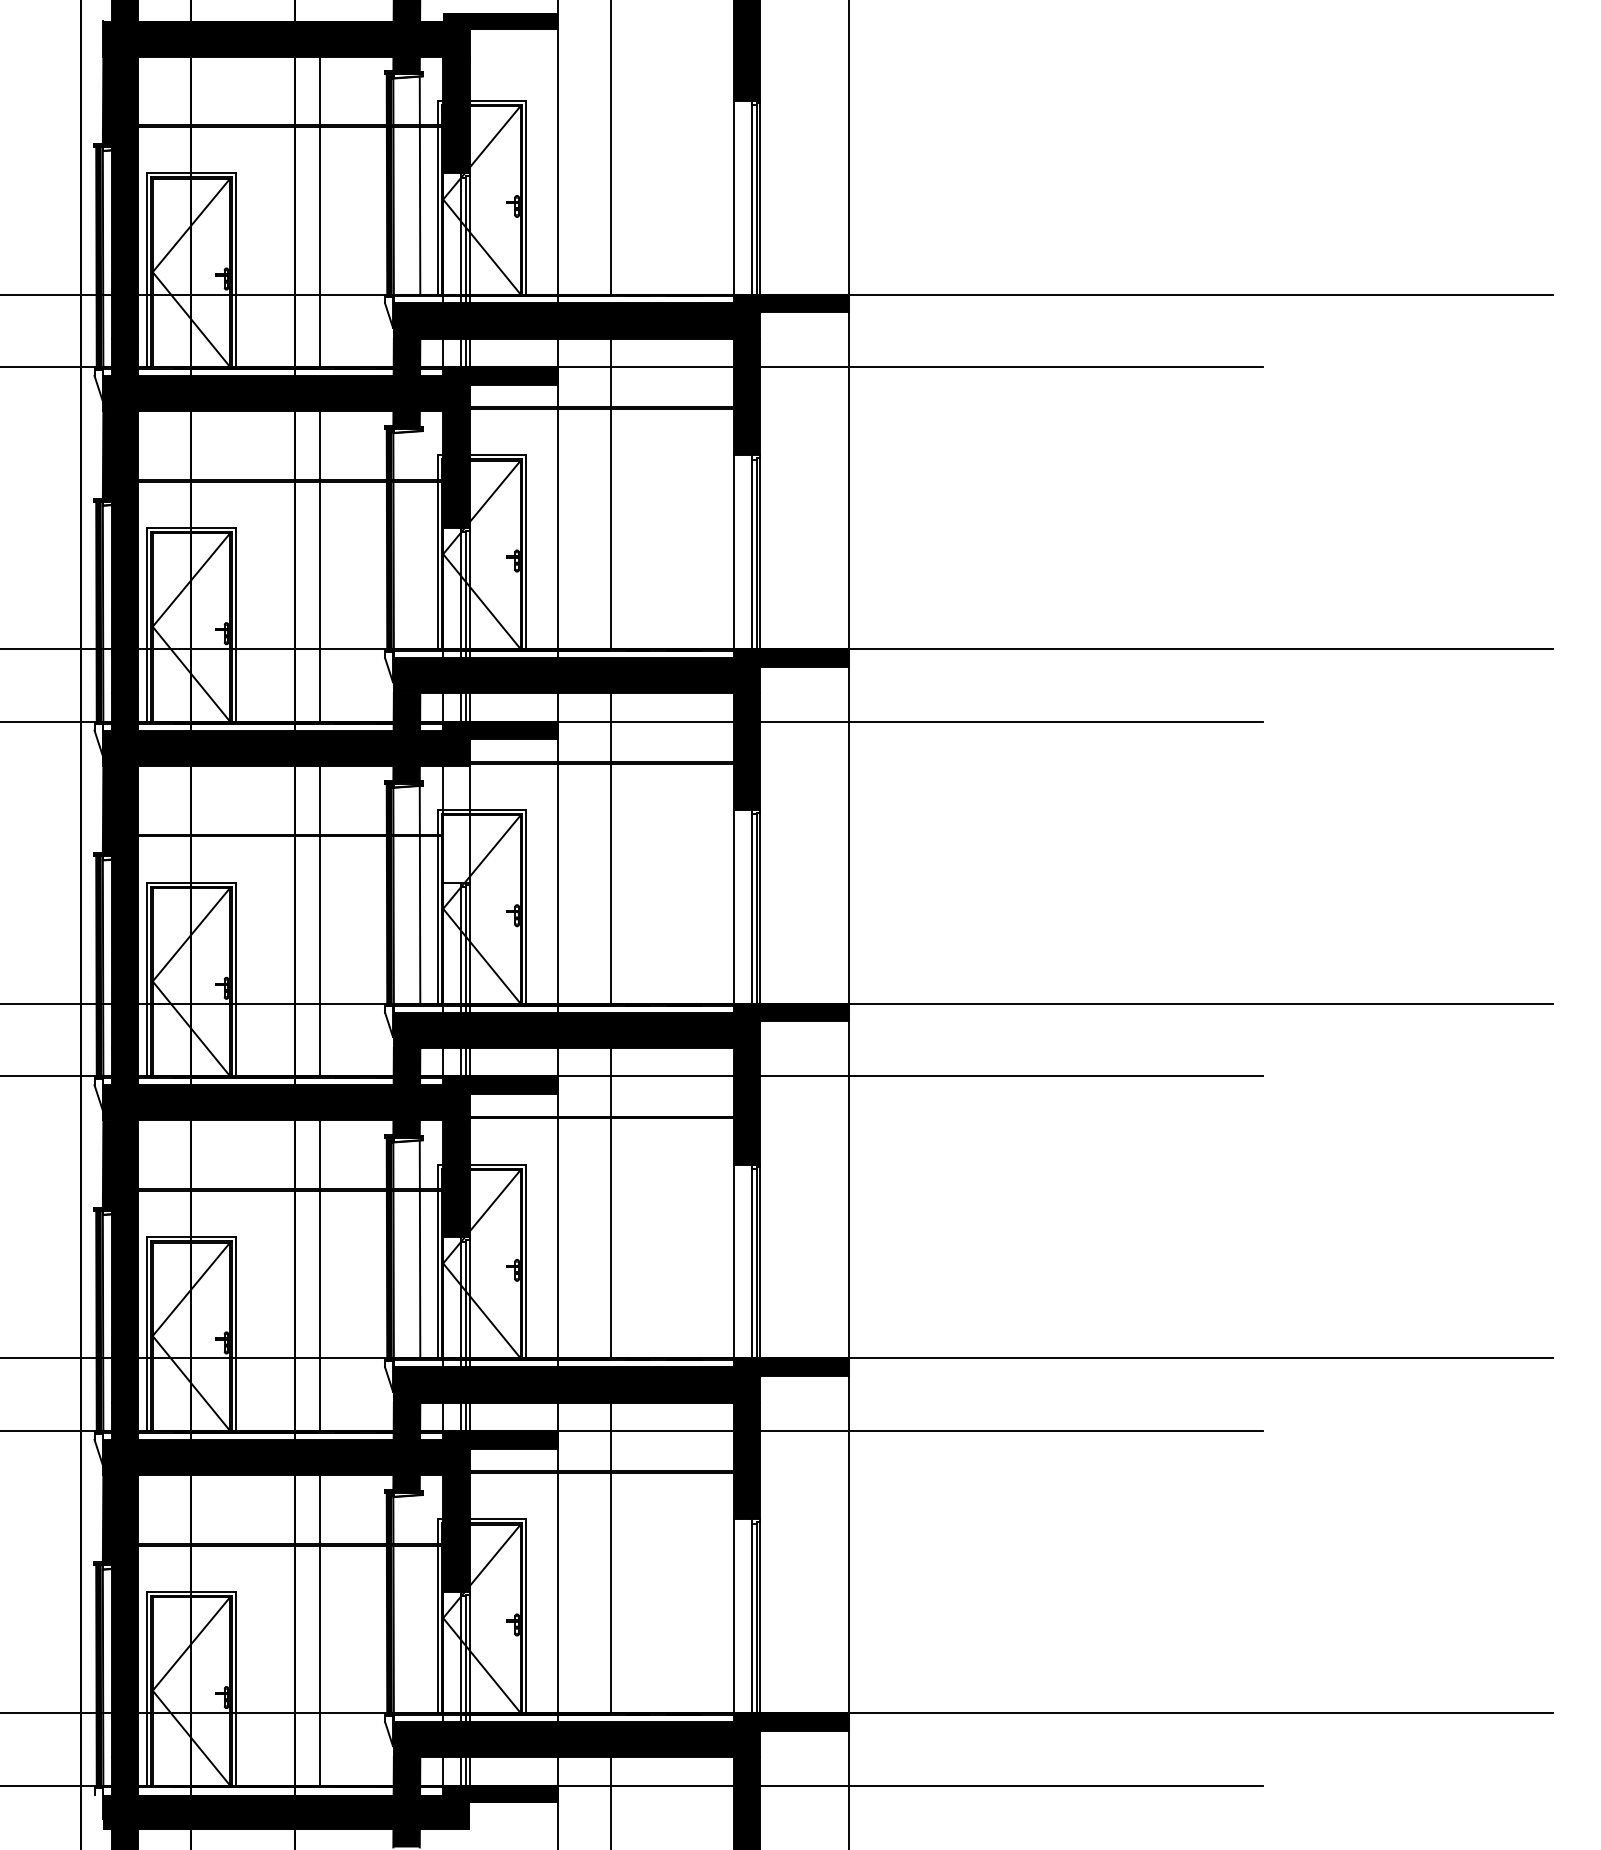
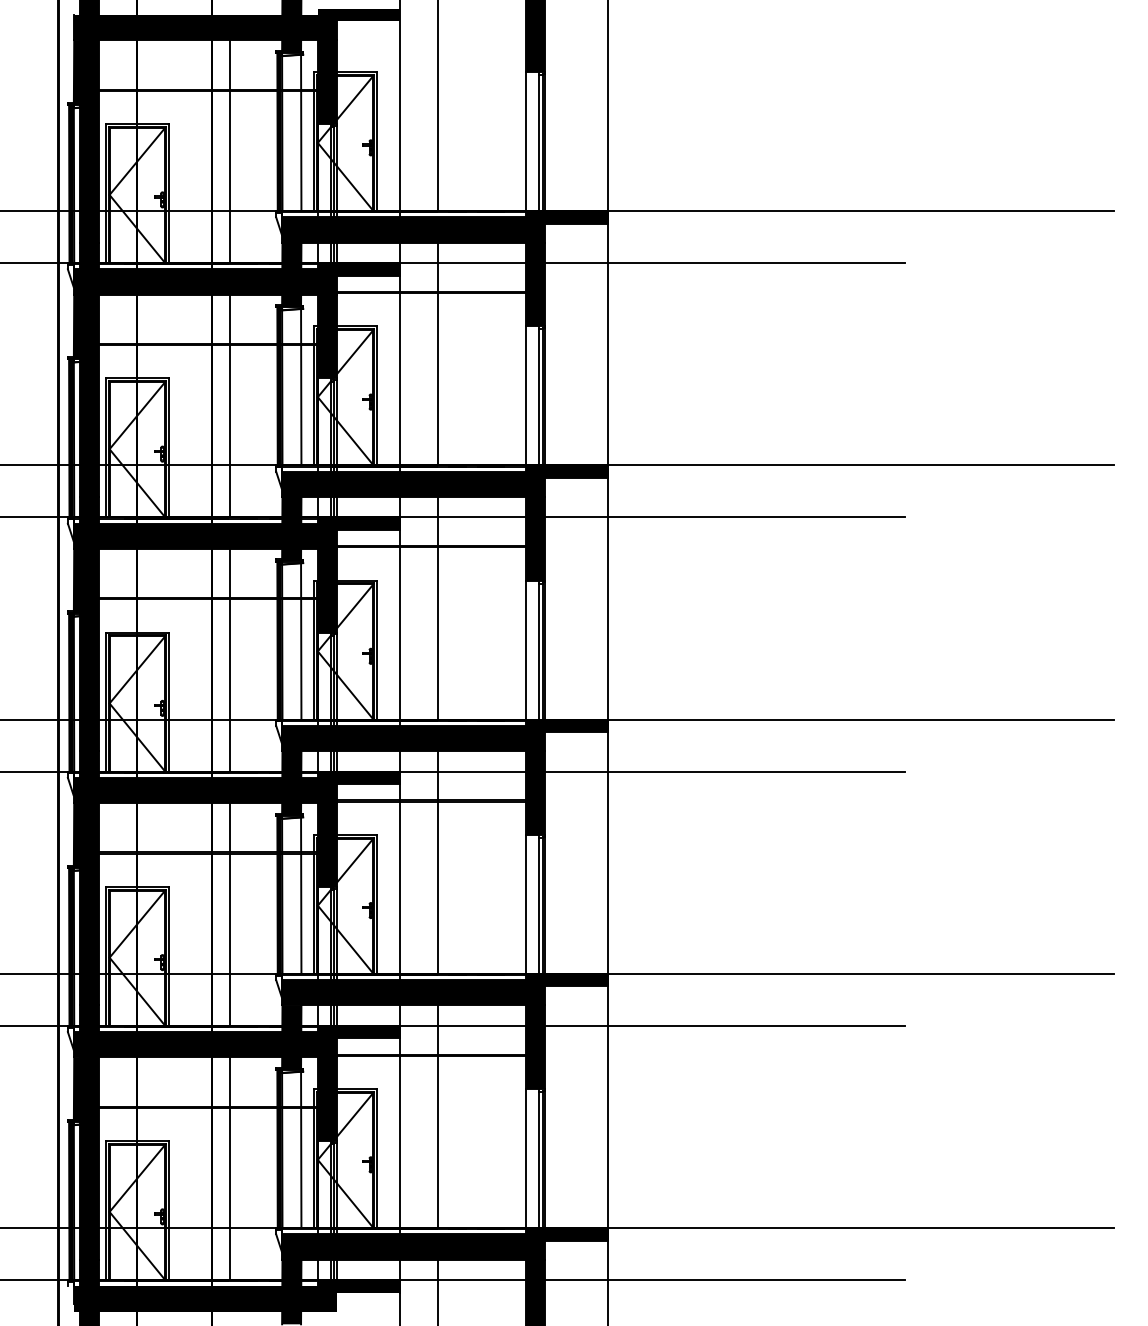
line: (419, 540) -> (300, 387), added
fill: (456, 823) -> (327, 590), added
line: (419, 1604) -> (300, 1150), added

